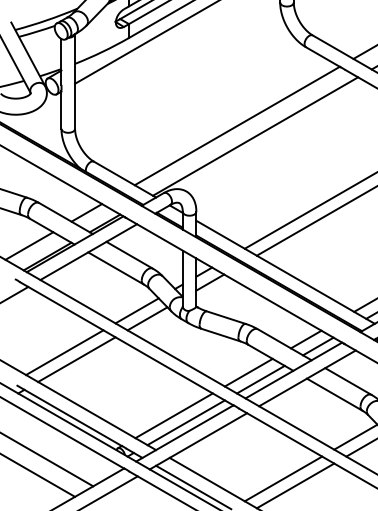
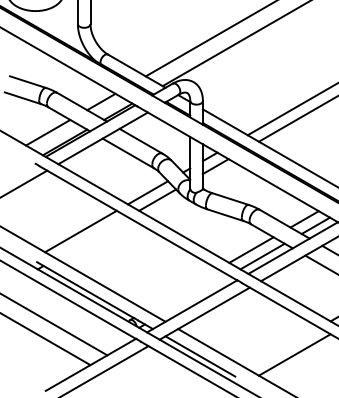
line: (76, 359) -> (91, 237), removed
line: (173, 415) -> (181, 289), removed
line: (185, 422) -> (192, 296), removed
line: (283, 478) -> (283, 348), removed

